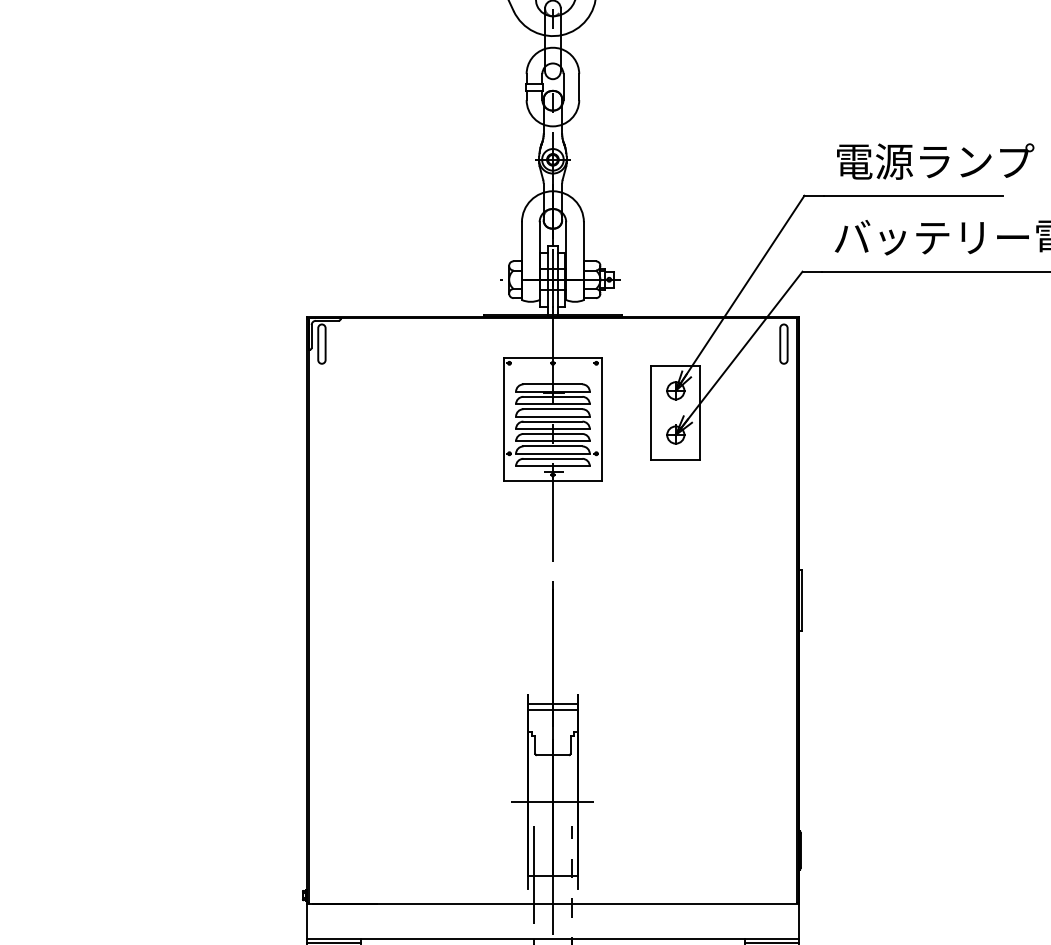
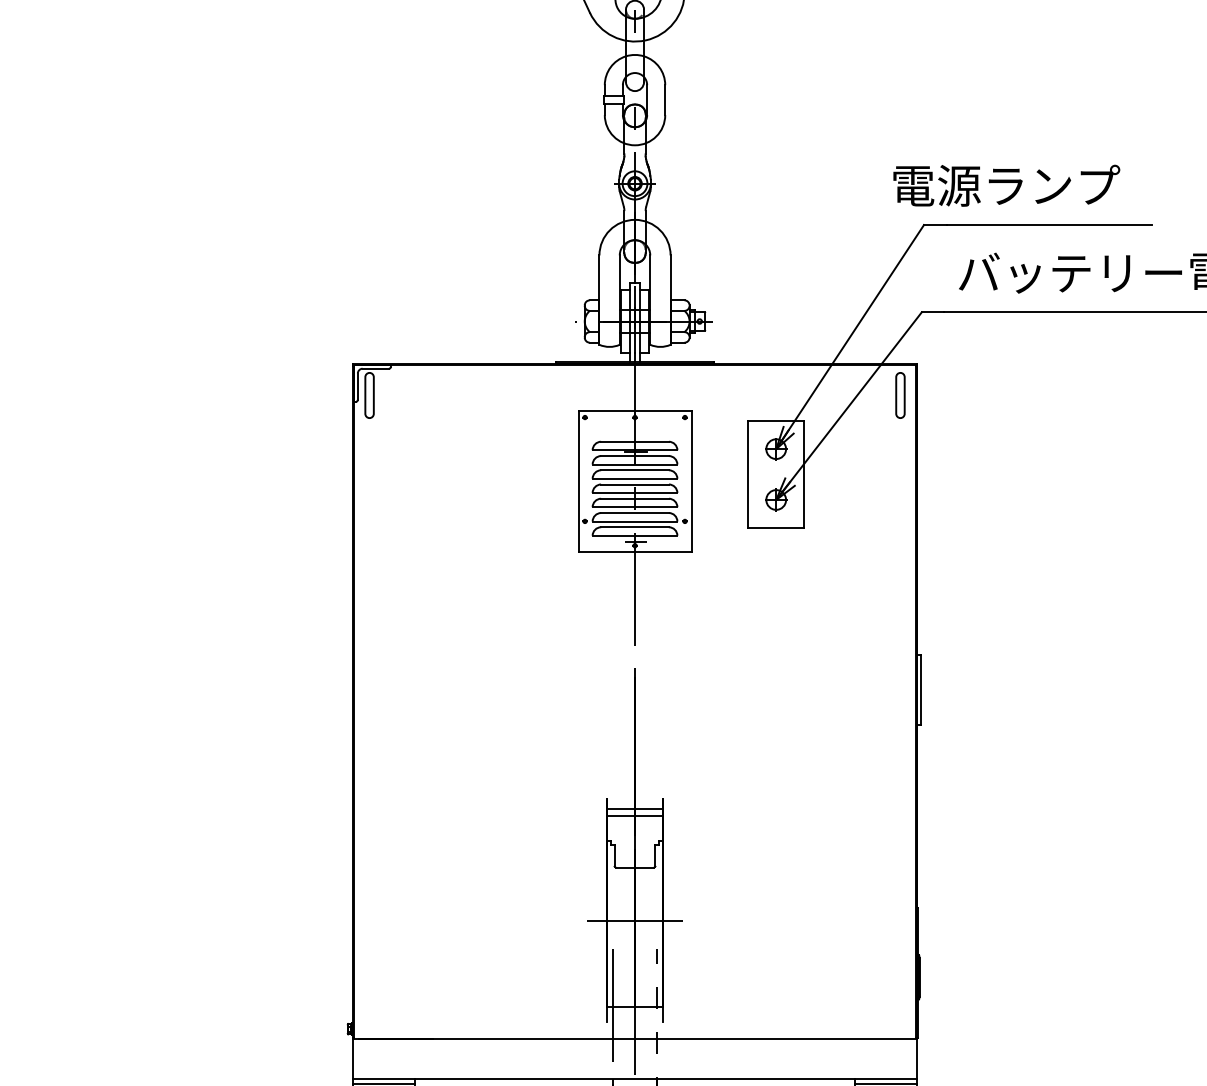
text: (935, 161) -> (1006, 185), moved

